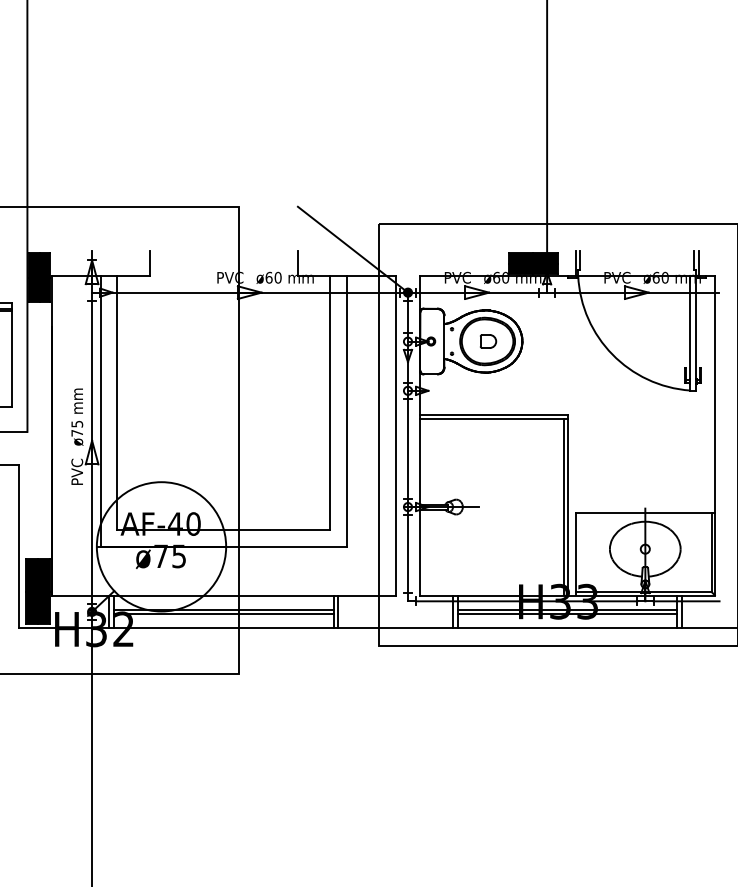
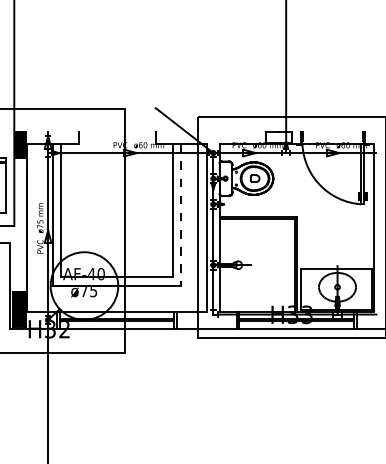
fill: (532, 262) -> (278, 137), removed
line: (347, 411) -> (181, 215), solid -> dashed

